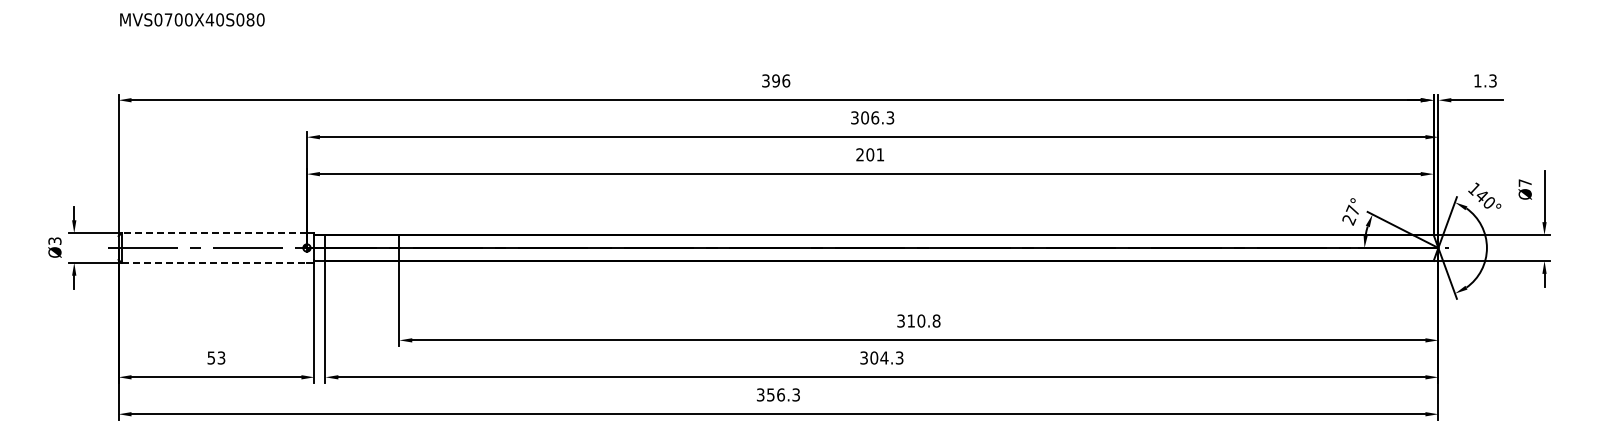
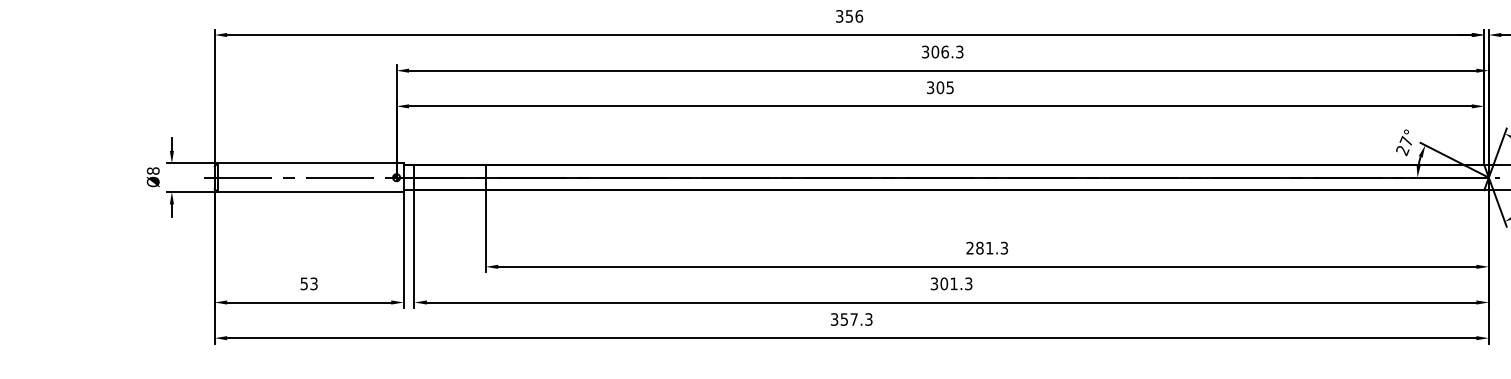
text: (775, 80) -> (848, 15), 396 -> 356
text: (870, 154) -> (940, 87), 201 -> 305
line: (214, 233) -> (307, 163), dashed -> solid
text: (54, 241) -> (152, 171), Ø3 -> Ø8
line: (214, 262) -> (307, 191), dashed -> solid
text: (918, 320) -> (986, 247), 310.8 -> 281.3
text: (884, 357) -> (954, 283), 304.3 -> 301.3
text: (781, 394) -> (854, 319), 356.3 -> 357.3

